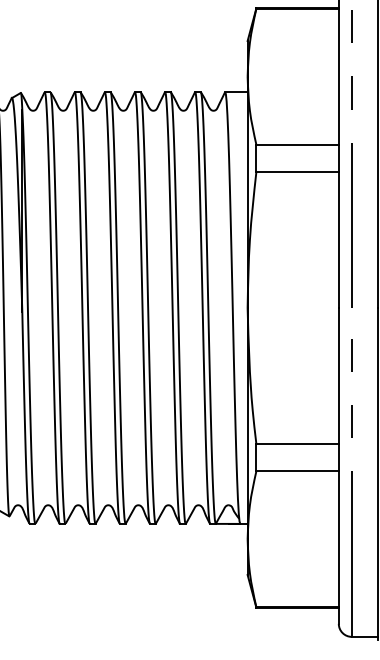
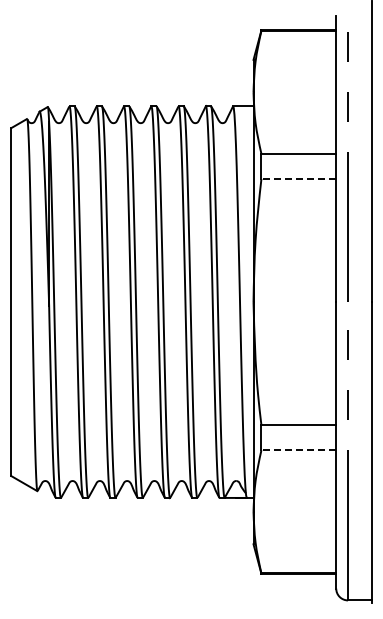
line: (297, 171) -> (298, 178), solid -> dashed
line: (297, 471) -> (298, 450), solid -> dashed

